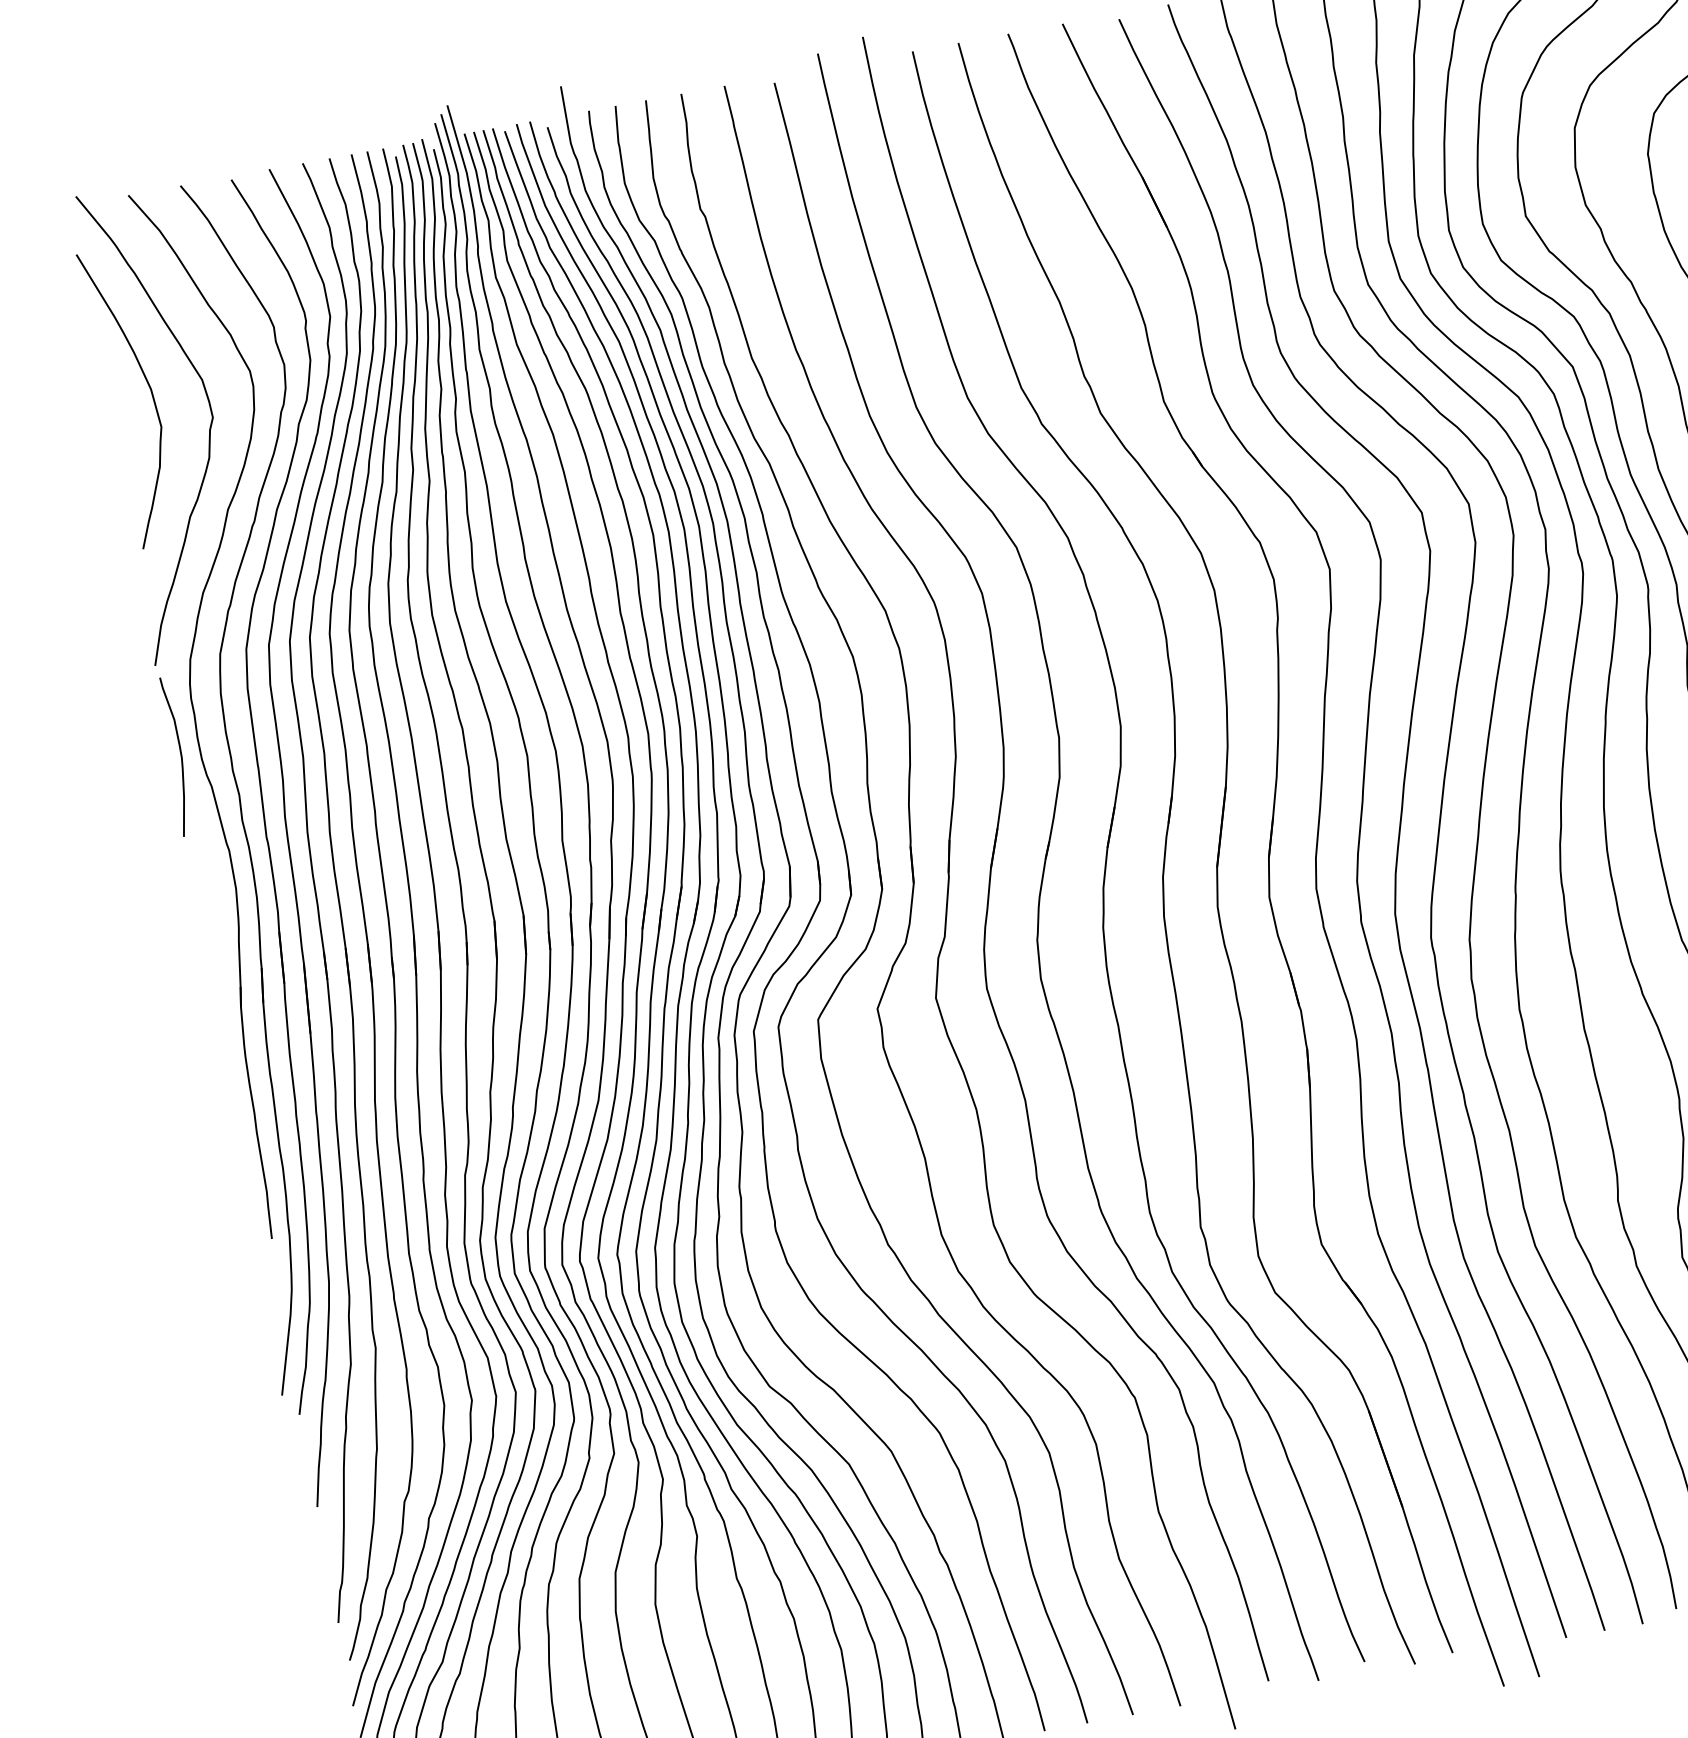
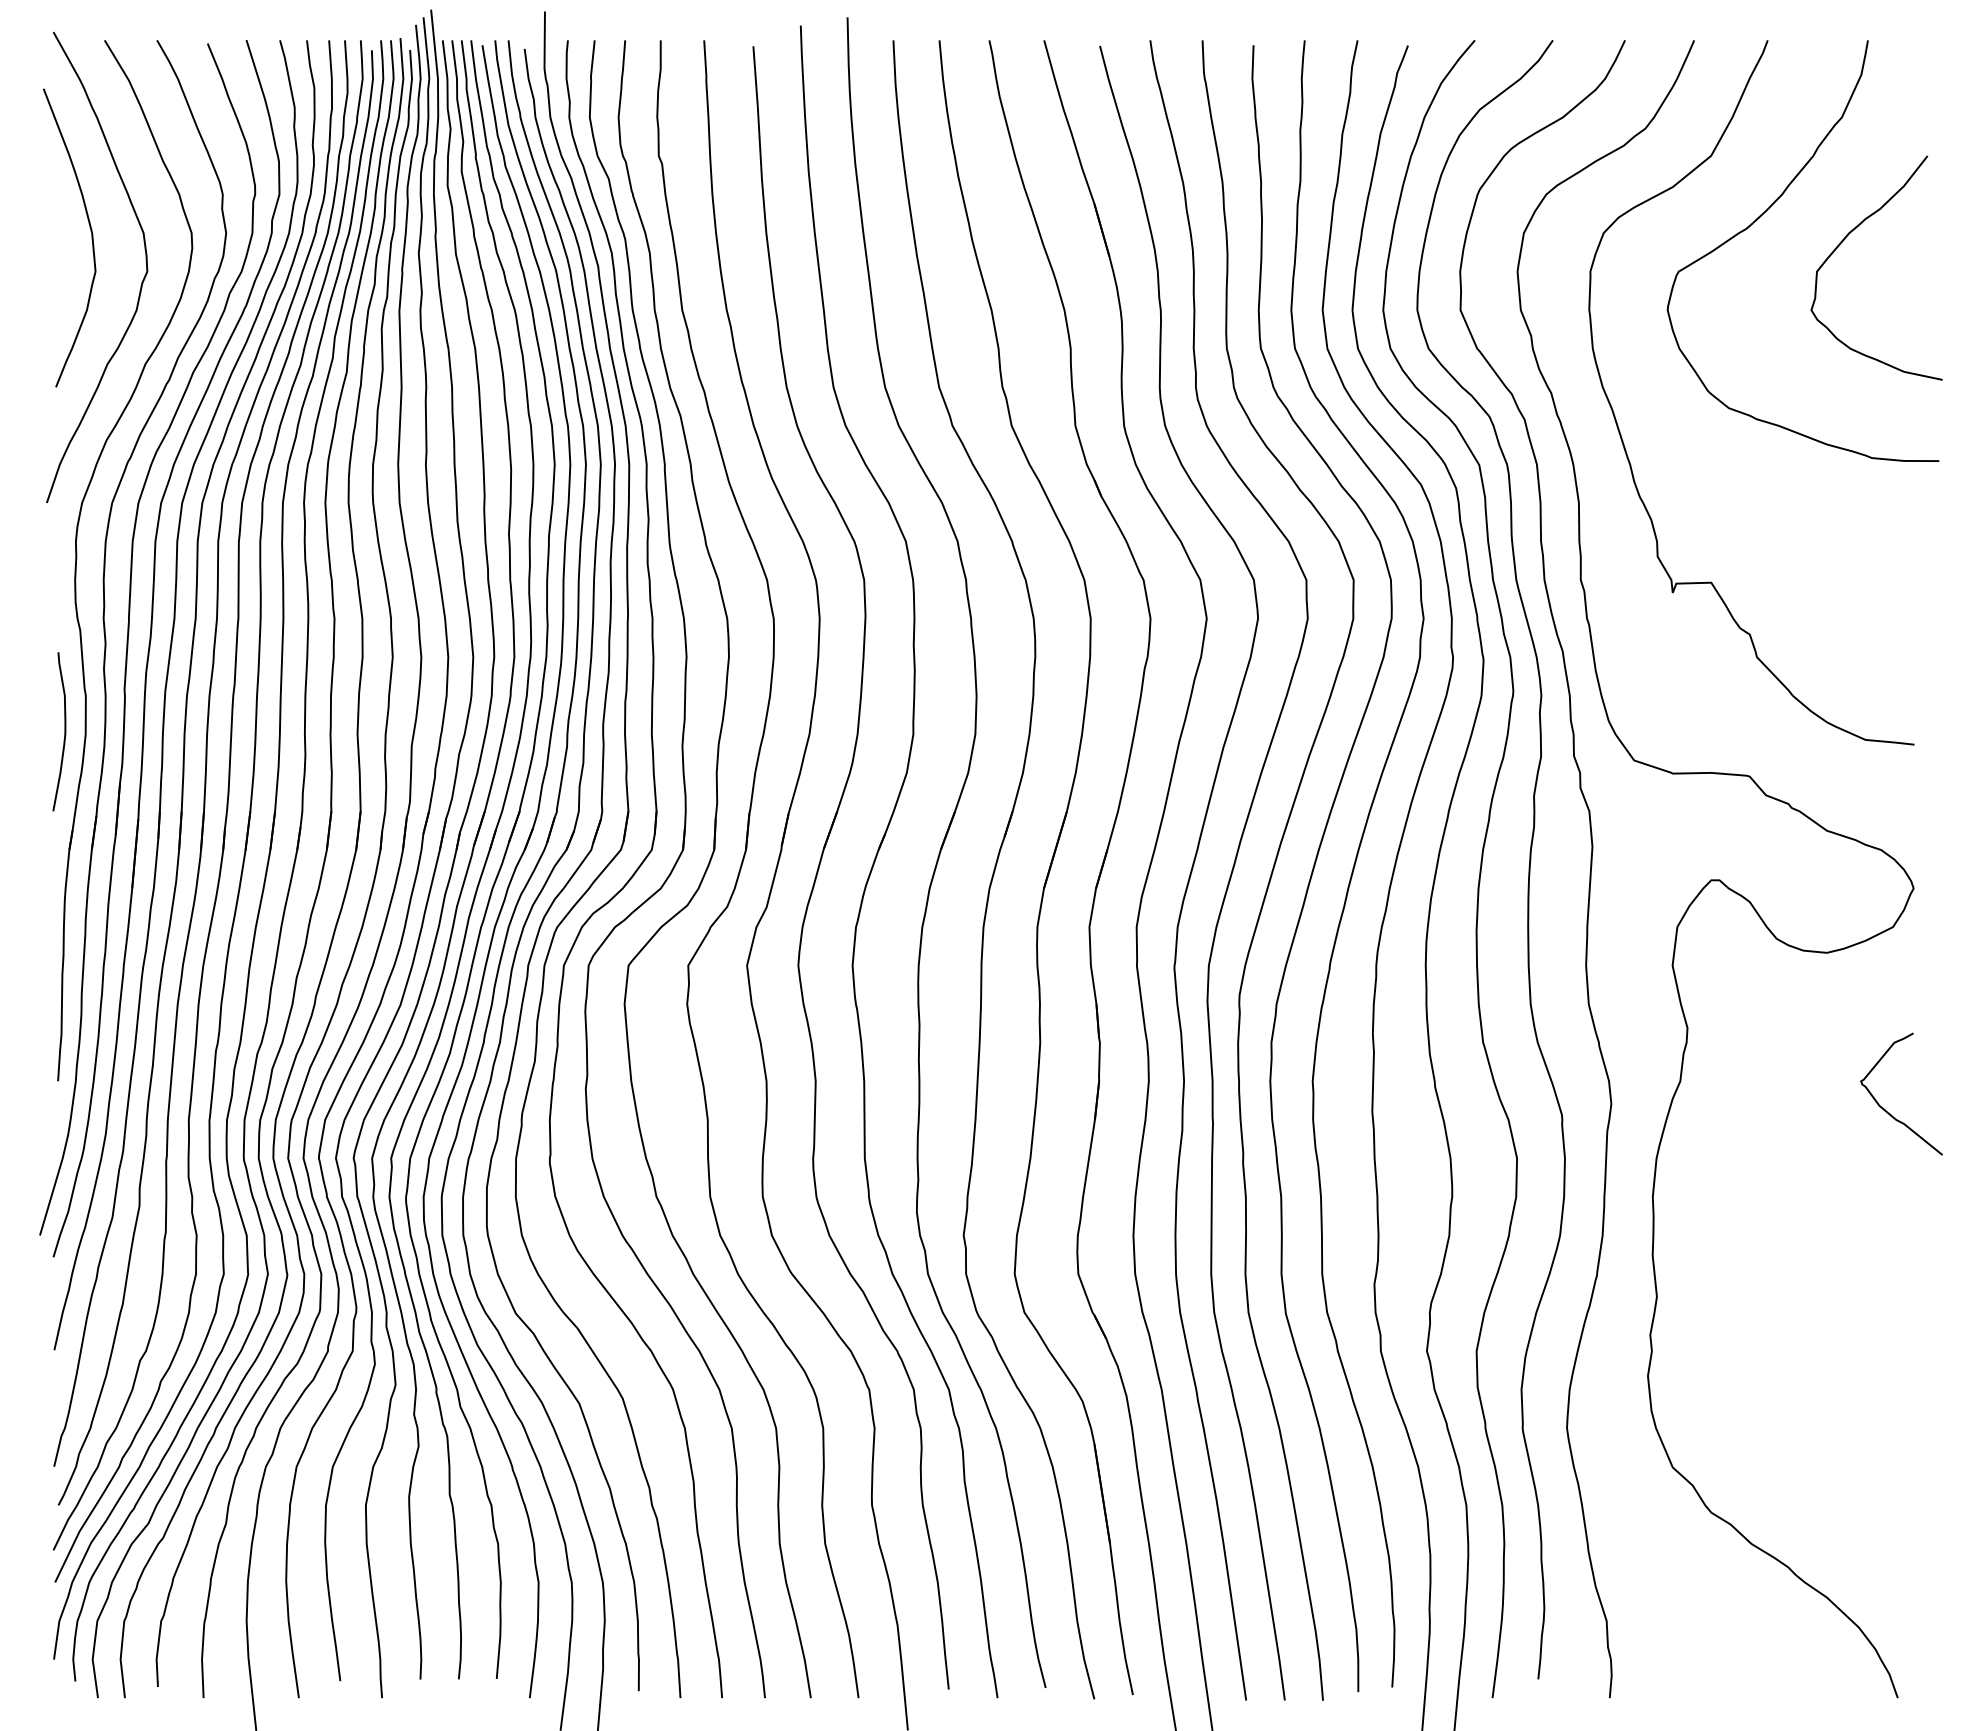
curve: (180, 755) -> (64, 731), moved

